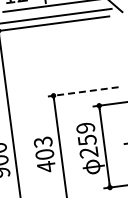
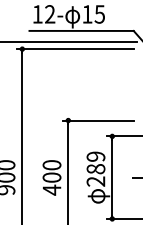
line: (83, 91) -> (98, 120), dashed -> solid
text: (86, 140) -> (95, 169), 259 -> 289
text: (42, 142) -> (51, 165), 403 -> 400

